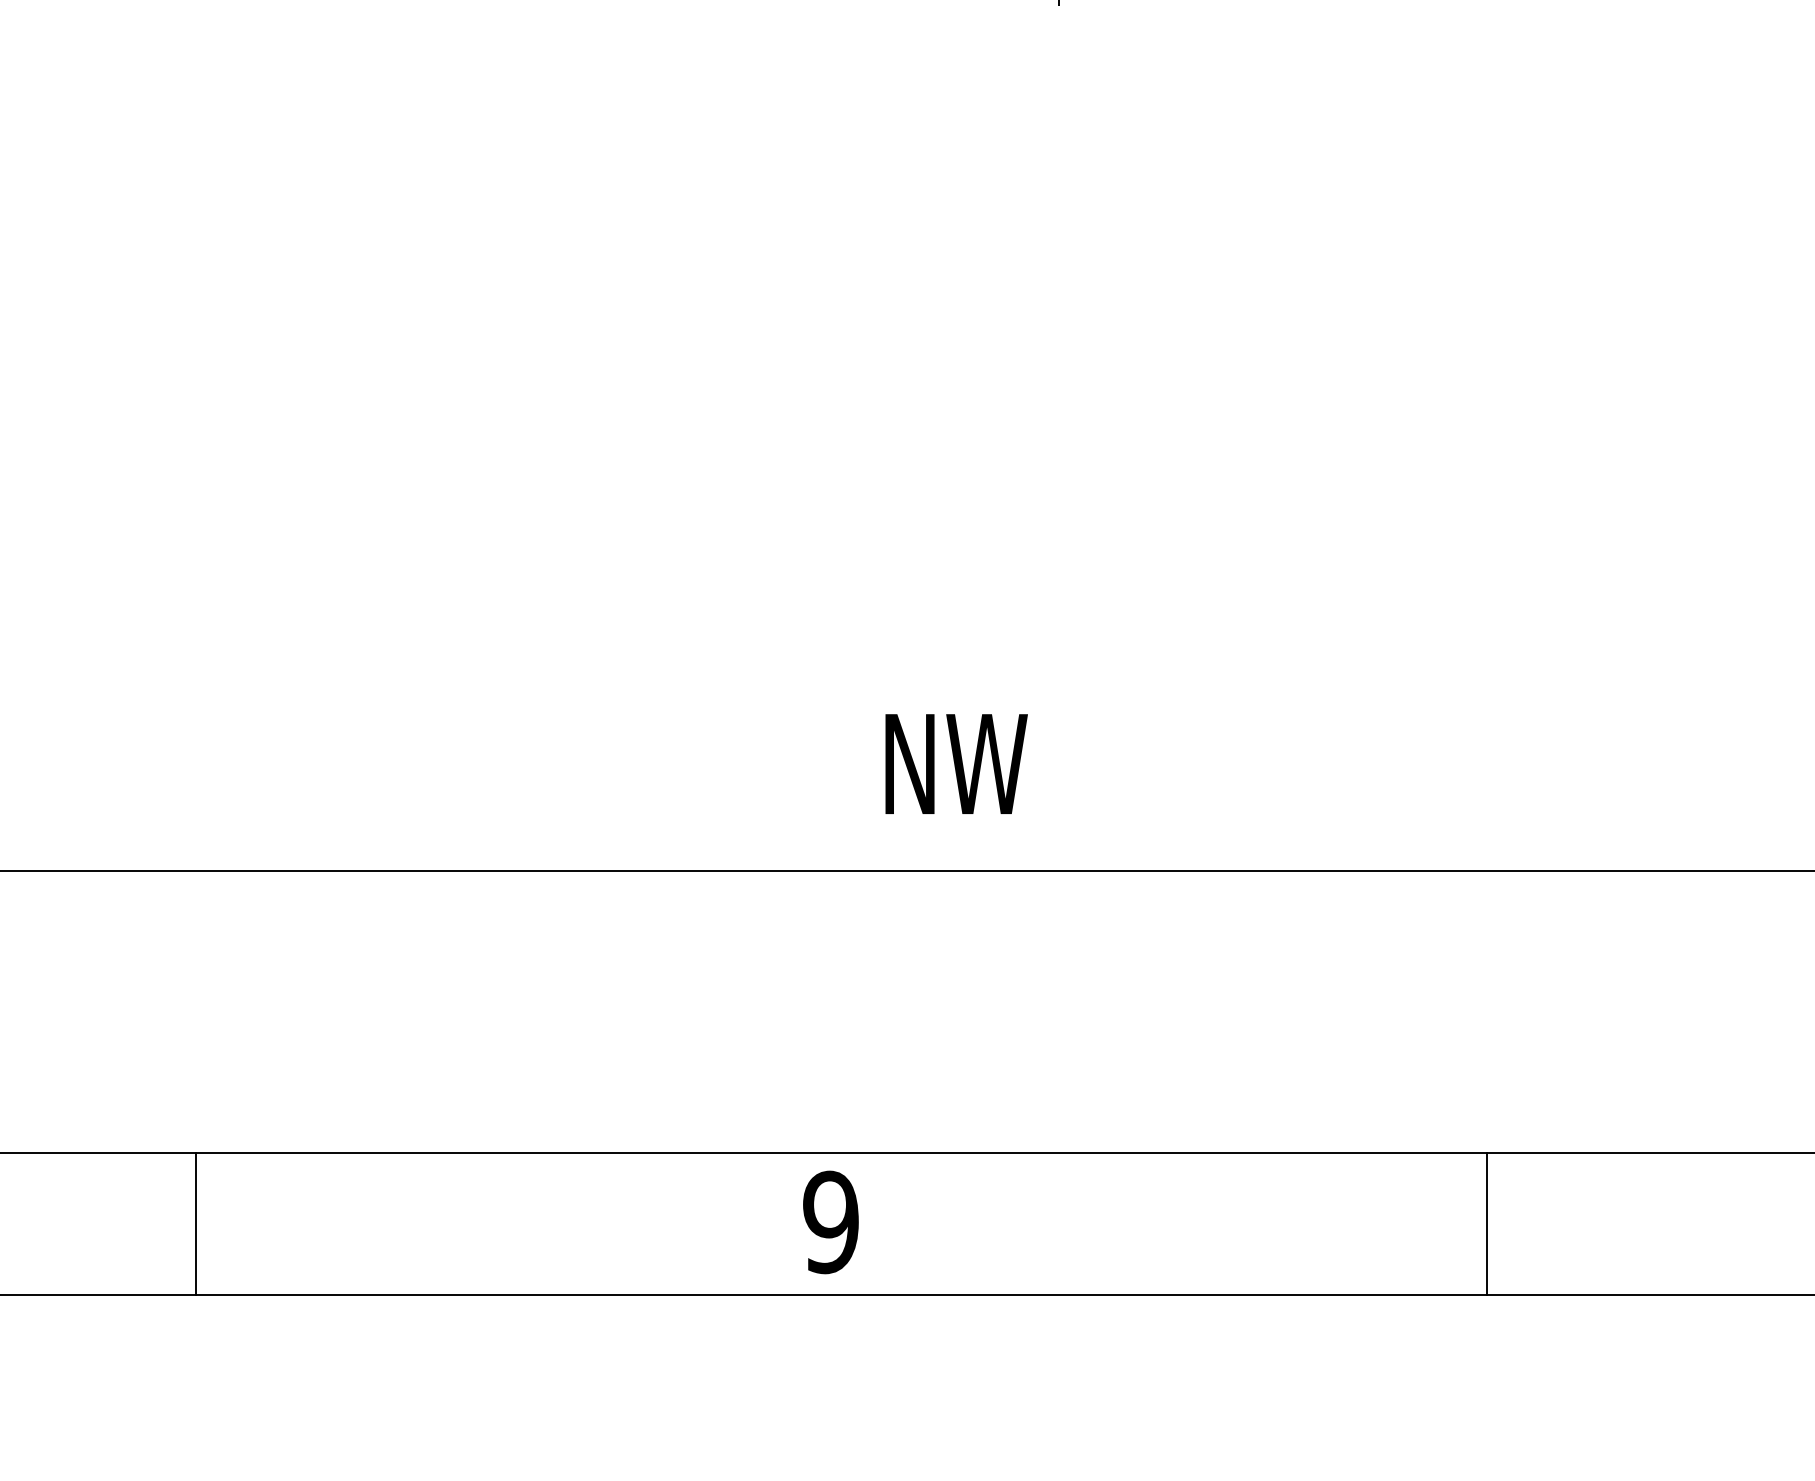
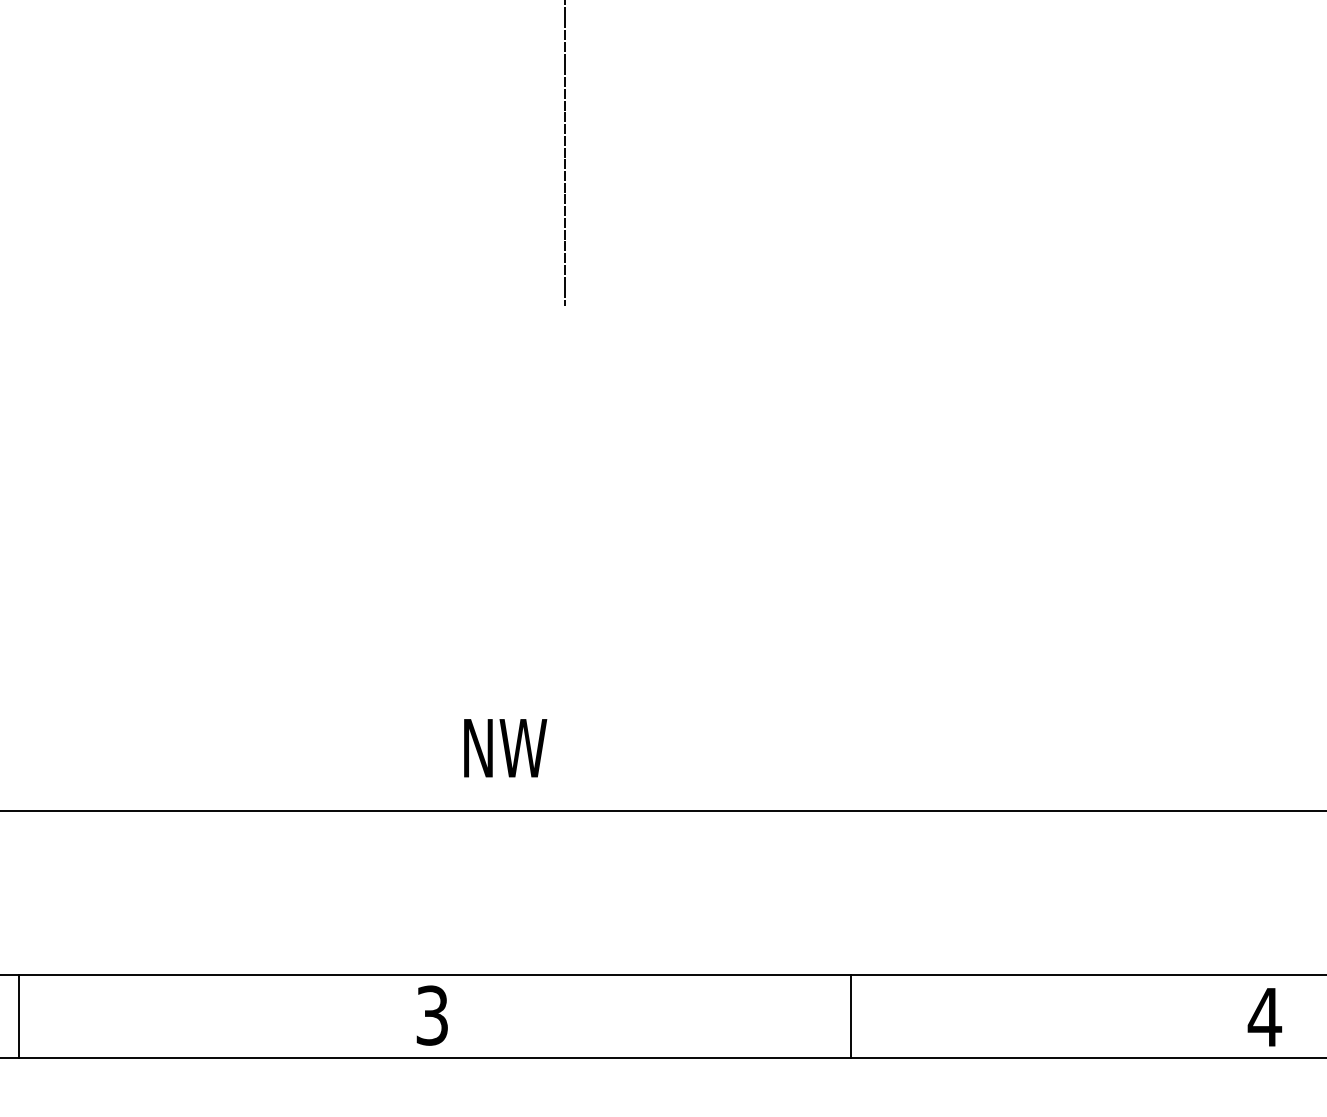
text: (831, 1222) -> (432, 1015), 9 -> 3
line: (195, 1223) -> (18, 1016), moved
line: (1487, 1223) -> (851, 1016), moved

